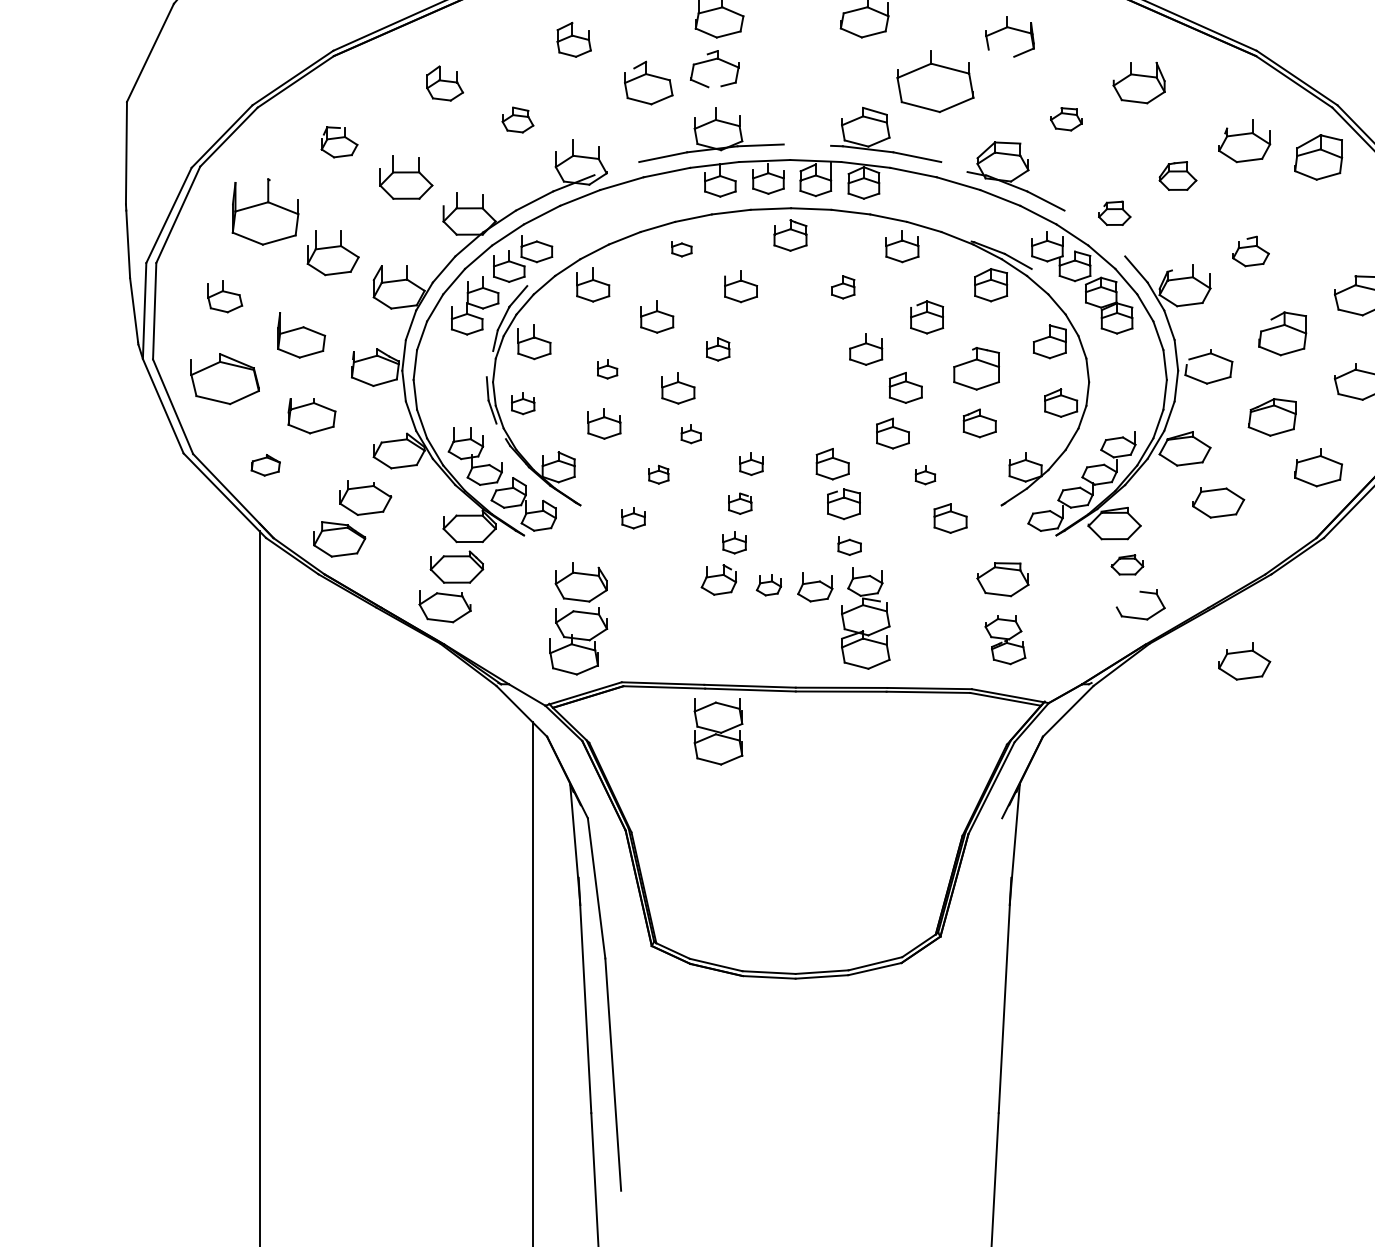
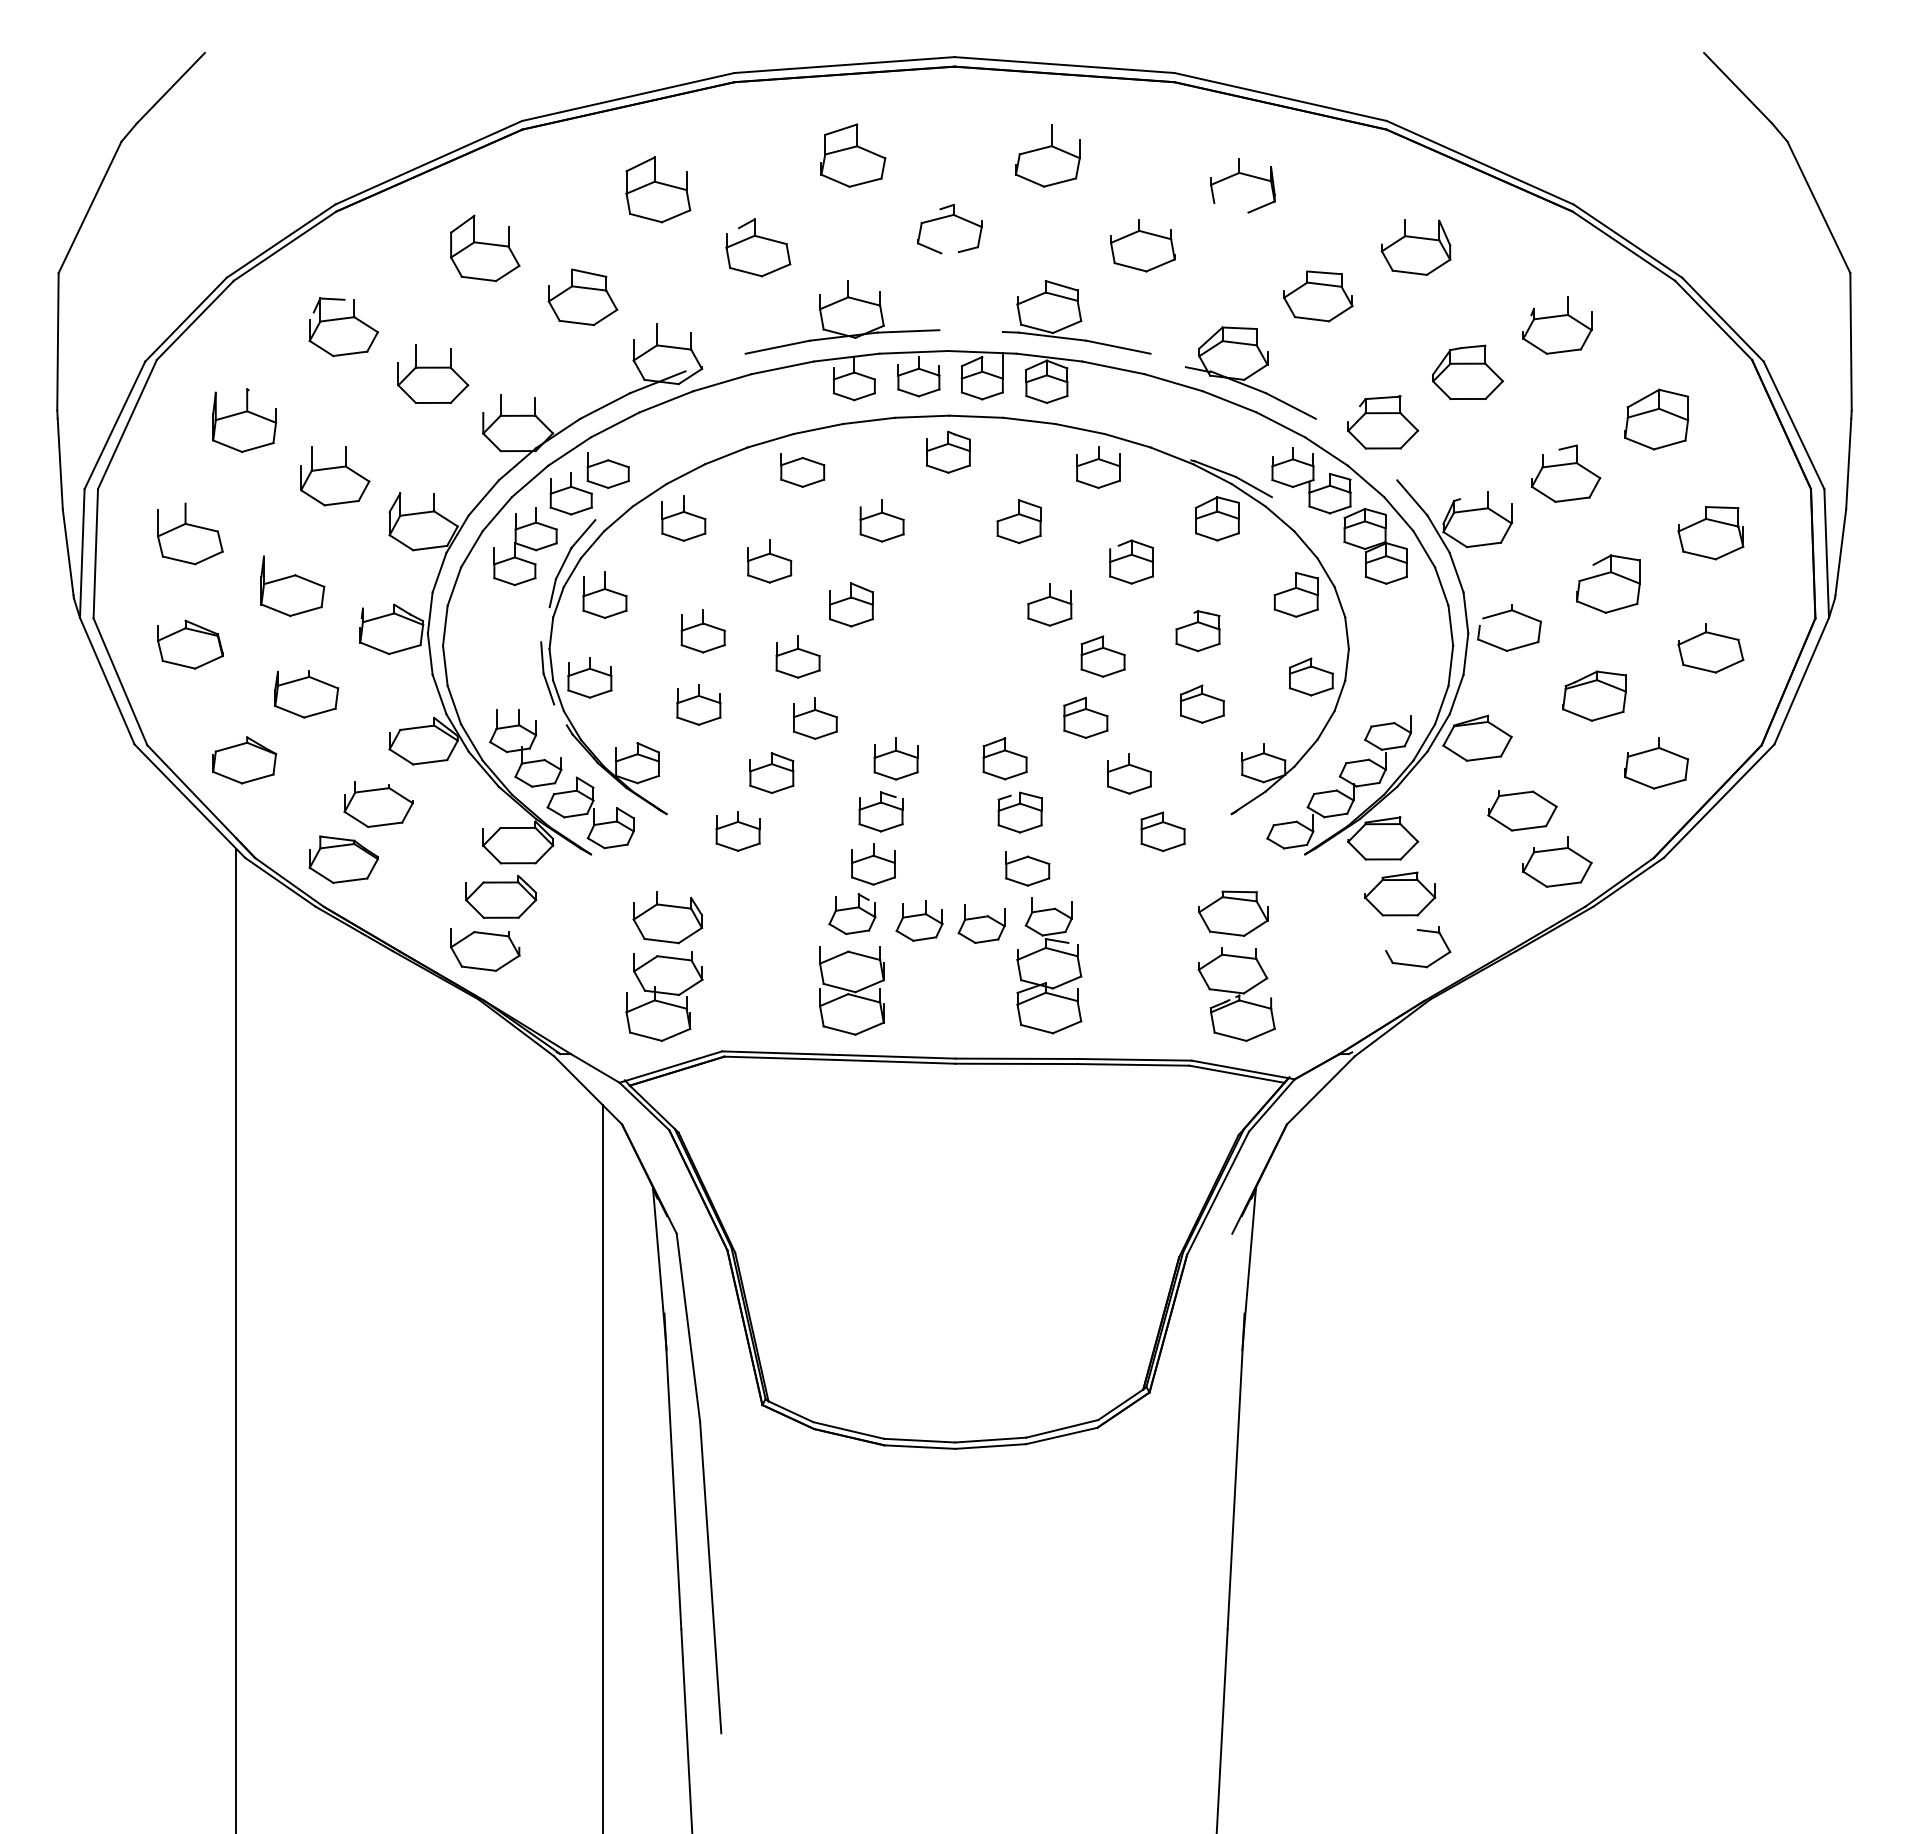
part: (574, 39) -> (658, 189), size x1.43
part: (713, 60) -> (948, 217), moved
part: (935, 81) -> (1142, 245), size x0.62
part: (445, 83) -> (485, 248), size x1.43
part: (1066, 119) -> (1318, 296), size x1.67
part: (517, 120) -> (582, 297), size x1.67
part: (339, 142) -> (343, 327), size x1.43
part: (1318, 157) -> (1656, 419), moved
part: (1178, 176) -> (1468, 372), size x1.43
part: (265, 211) -> (244, 420), size x0.71
part: (1114, 213) -> (1383, 422), size x1.67
part: (681, 249) -> (802, 470), size x1.67
part: (1250, 251) -> (1565, 473), size x1.43
part: (842, 287) -> (1018, 521), size x1.43
part: (225, 296) -> (190, 533), size x1.43
part: (718, 349) -> (851, 604), size x1.43
part: (607, 369) -> (702, 631), size x1.67
part: (976, 369) -> (1197, 631), size x0.71
part: (225, 378) -> (190, 644), size x0.71
part: (522, 403) -> (589, 677), size x1.43
part: (691, 434) -> (815, 718), size x1.67
part: (751, 463) -> (895, 758), size x1.43
part: (265, 465) -> (244, 760), size x1.67
part: (658, 474) -> (771, 772), size x1.67
part: (925, 475) -> (1129, 773), size x1.67
part: (739, 503) -> (880, 811), size x1.43
part: (633, 518) -> (737, 831), size x1.43
part: (734, 542) -> (873, 864), size x1.43
part: (849, 545) -> (1027, 868), size x1.43
part: (1127, 564) -> (1400, 893), size x1.67
part: (768, 584) -> (919, 920), size x1.43
part: (1005, 639) -> (1236, 994), size x1.43
part: (1244, 660) -> (1557, 861), moved
part: (718, 731) -> (851, 990), moved

